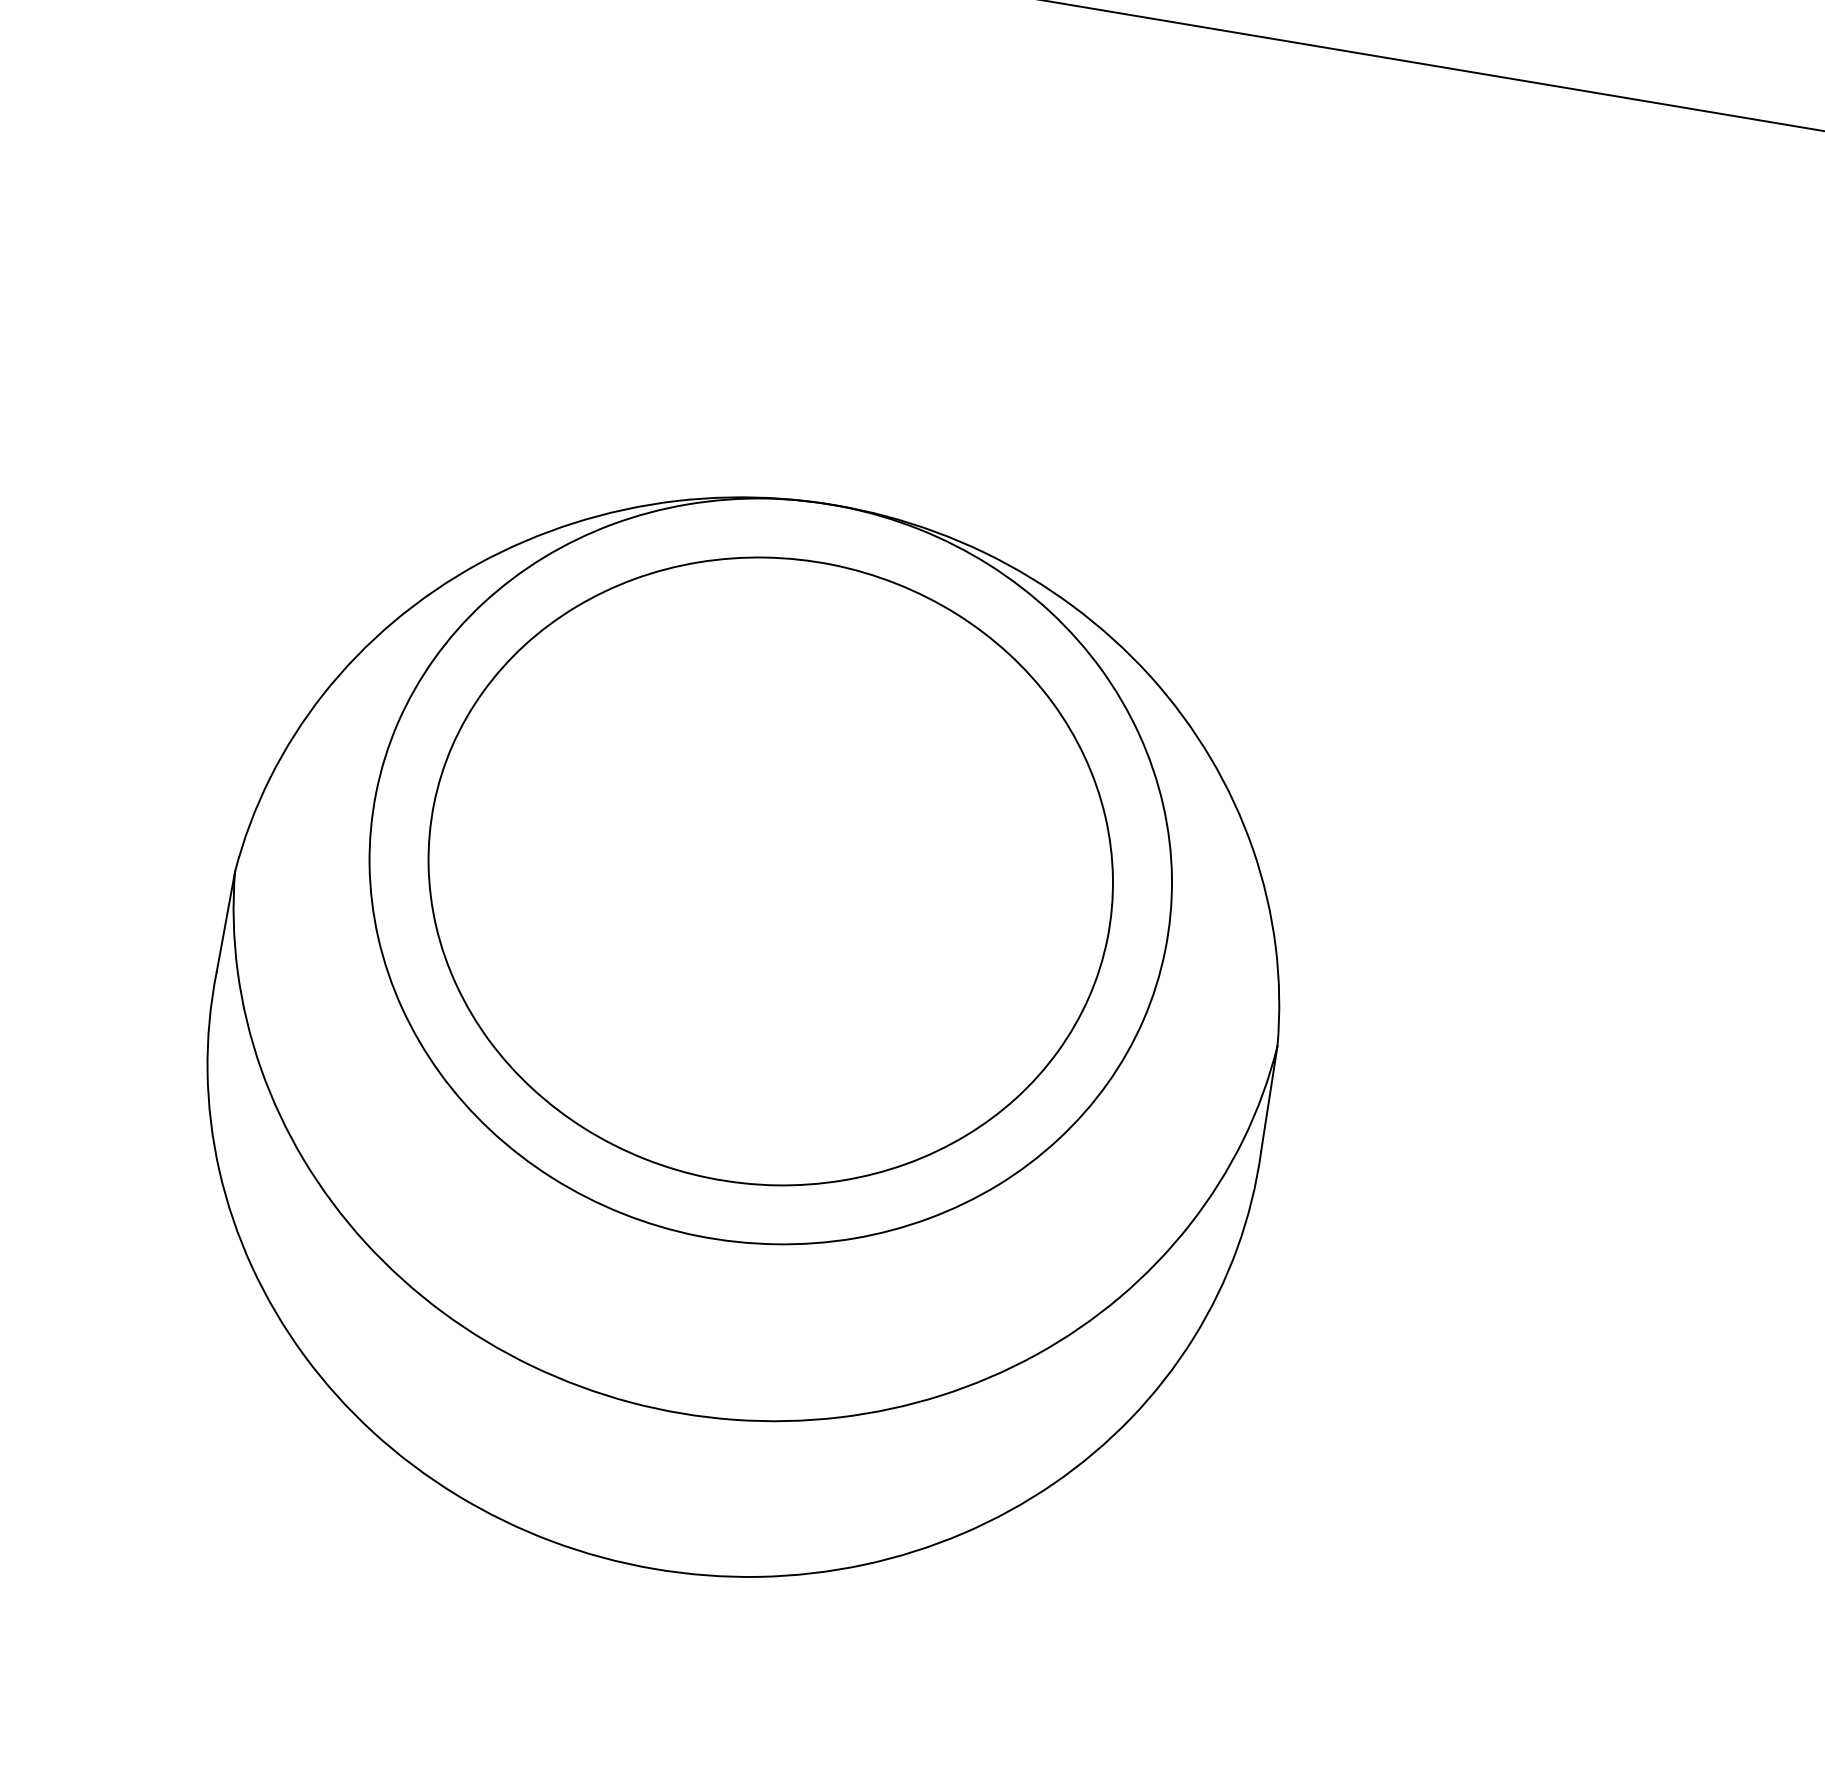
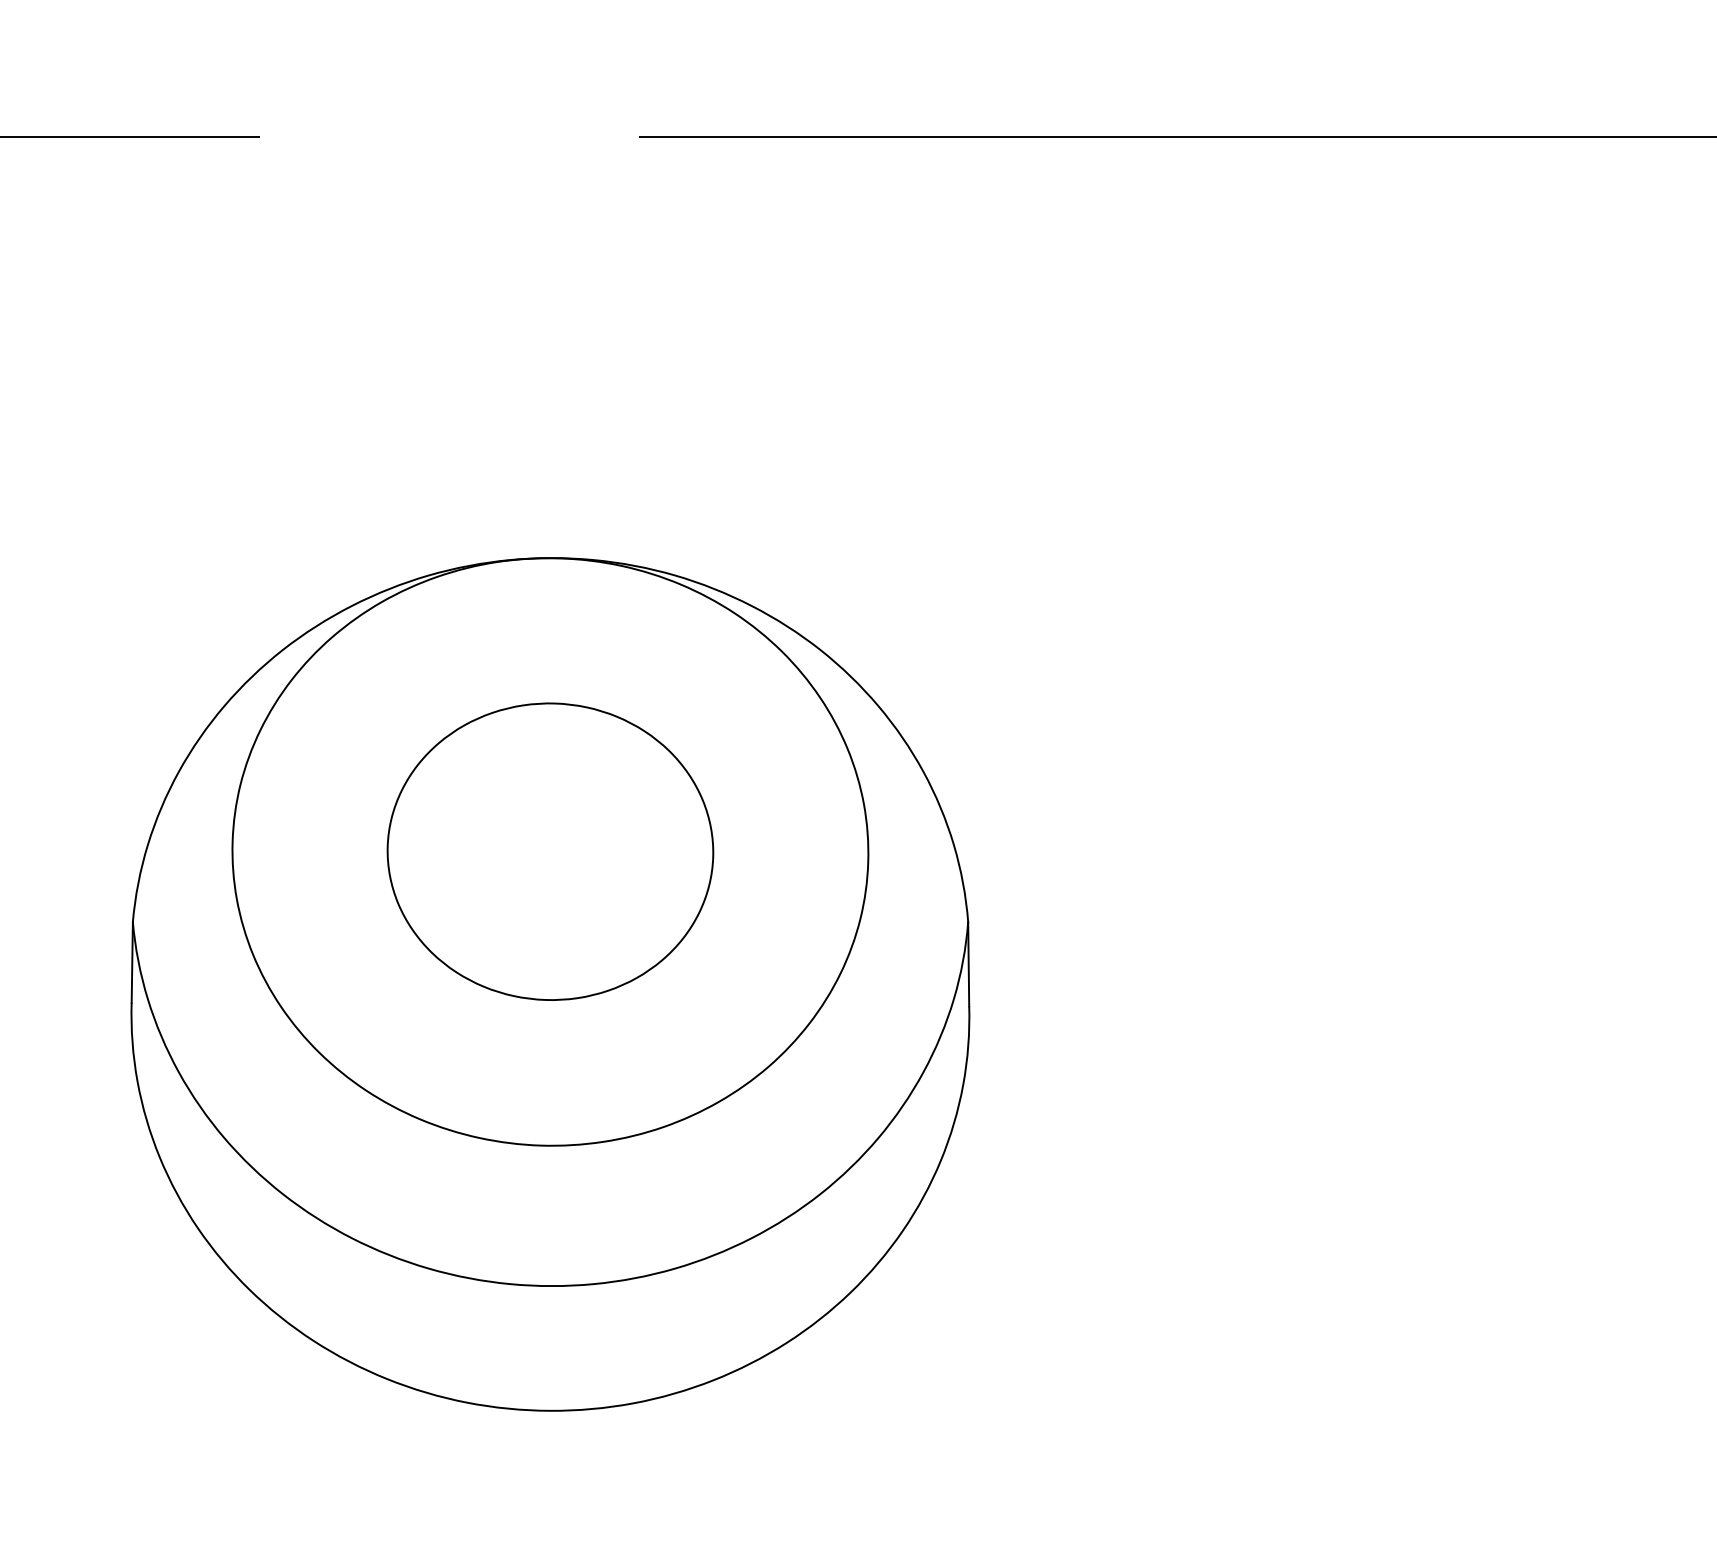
part: (770, 870) -> (550, 851), size x0.6

